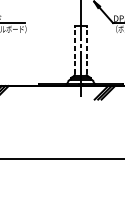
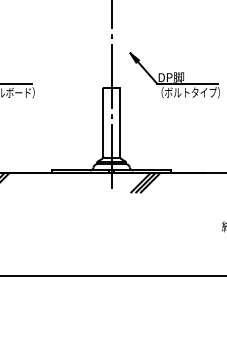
line: (75, 50) -> (103, 122), dashed -> solid
line: (86, 50) -> (119, 122), dashed -> solid

